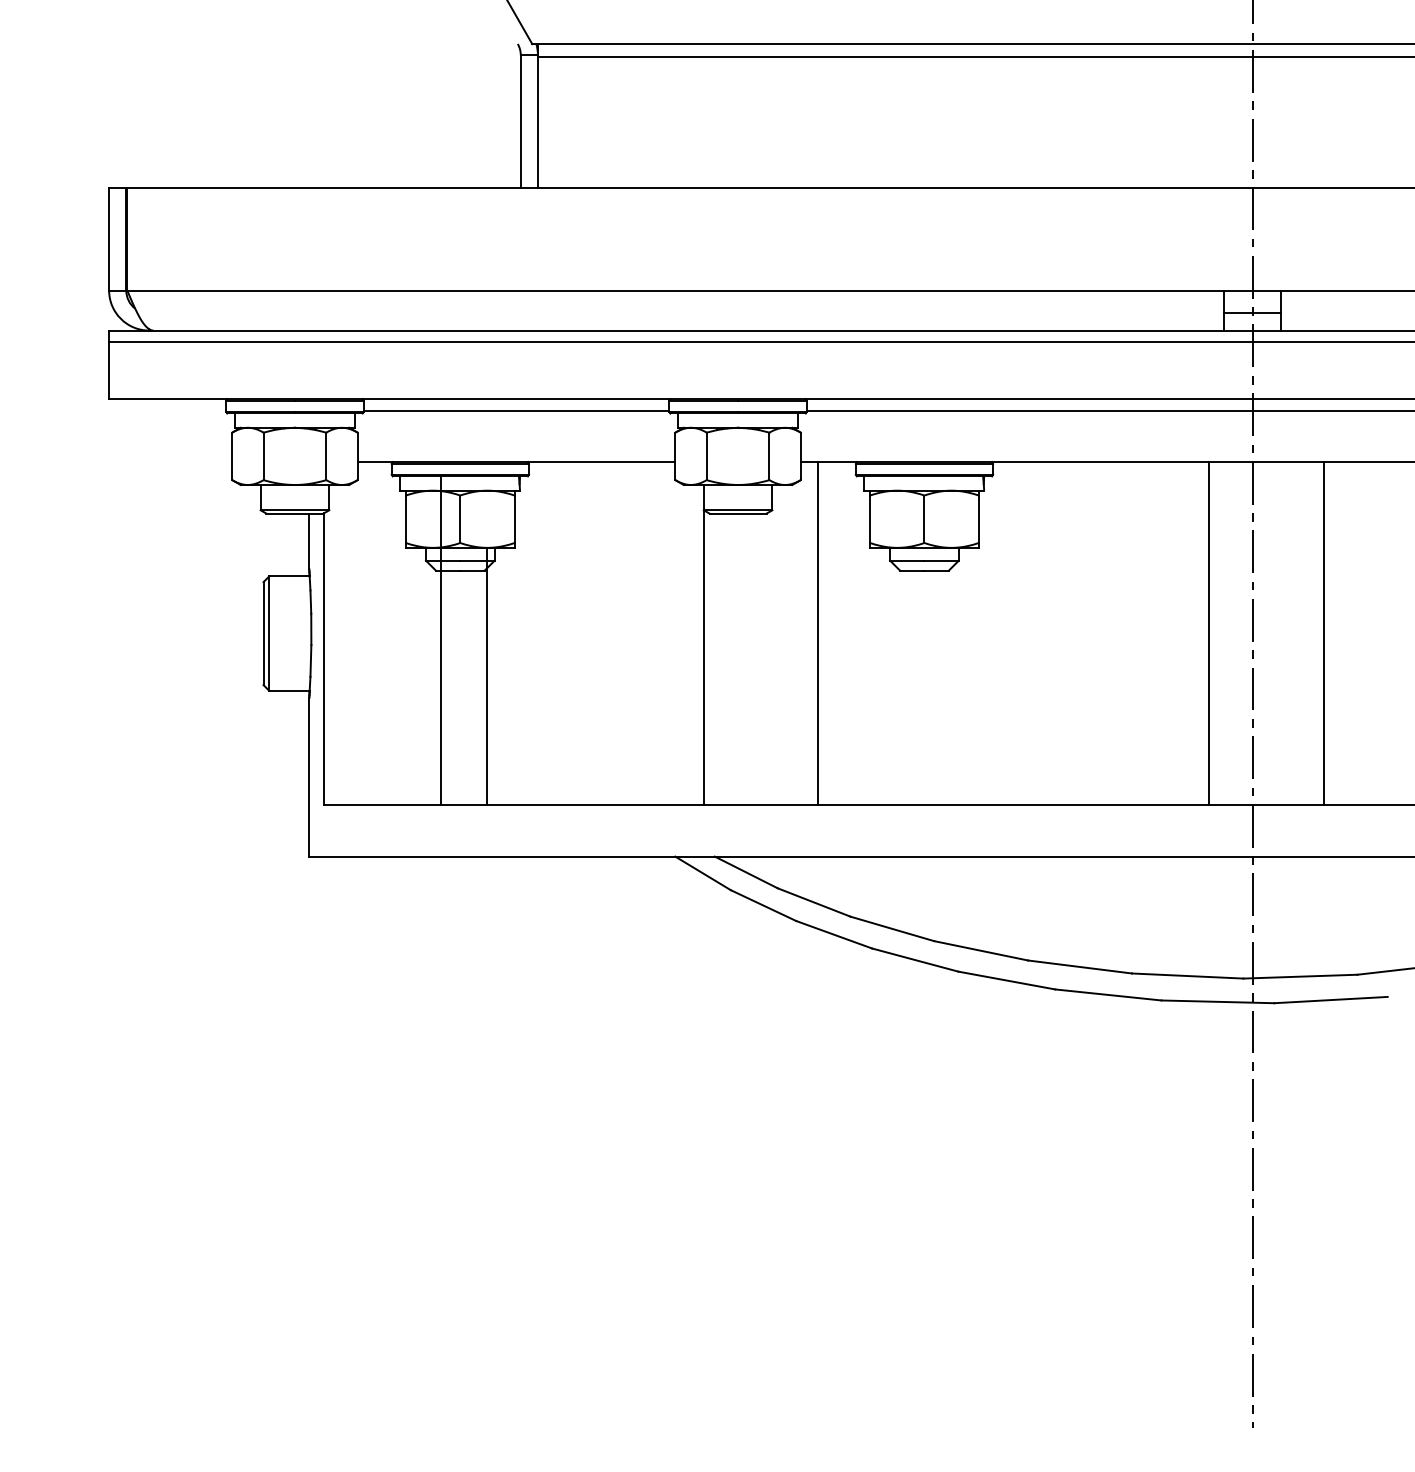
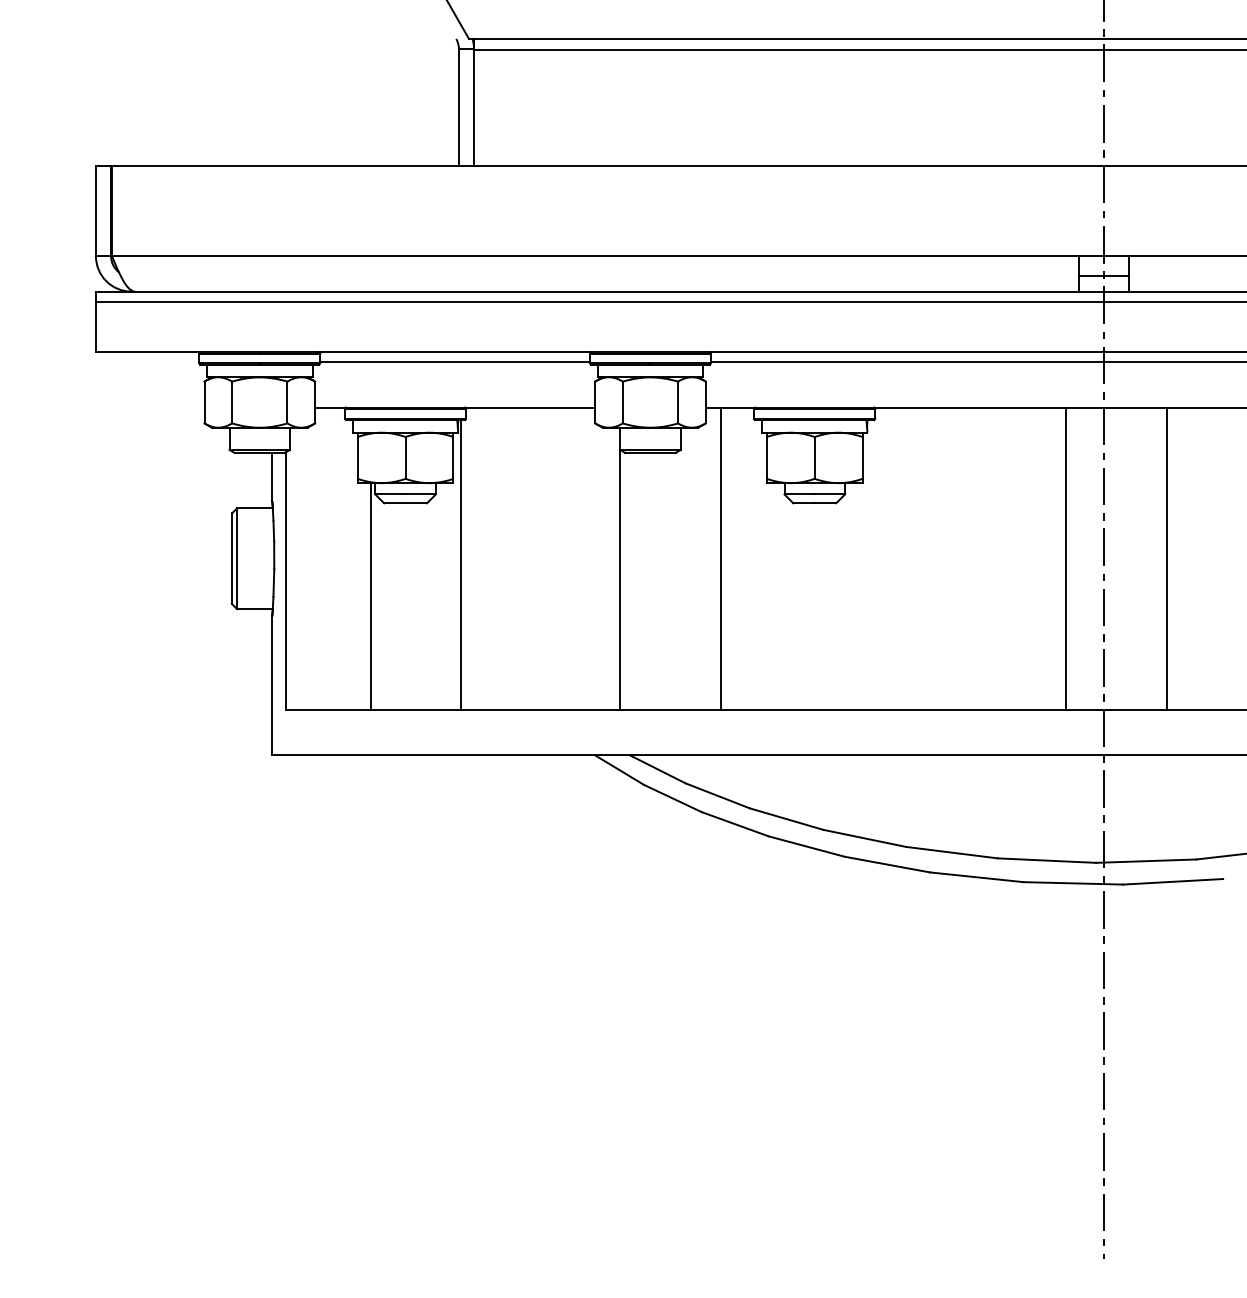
line: (440, 640) -> (460, 564), moved
line: (487, 676) -> (371, 596), moved

